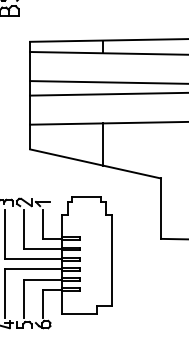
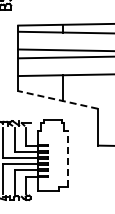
line: (96, 163) -> (58, 99), solid -> dashed
line: (110, 260) -> (67, 158), solid -> dashed

